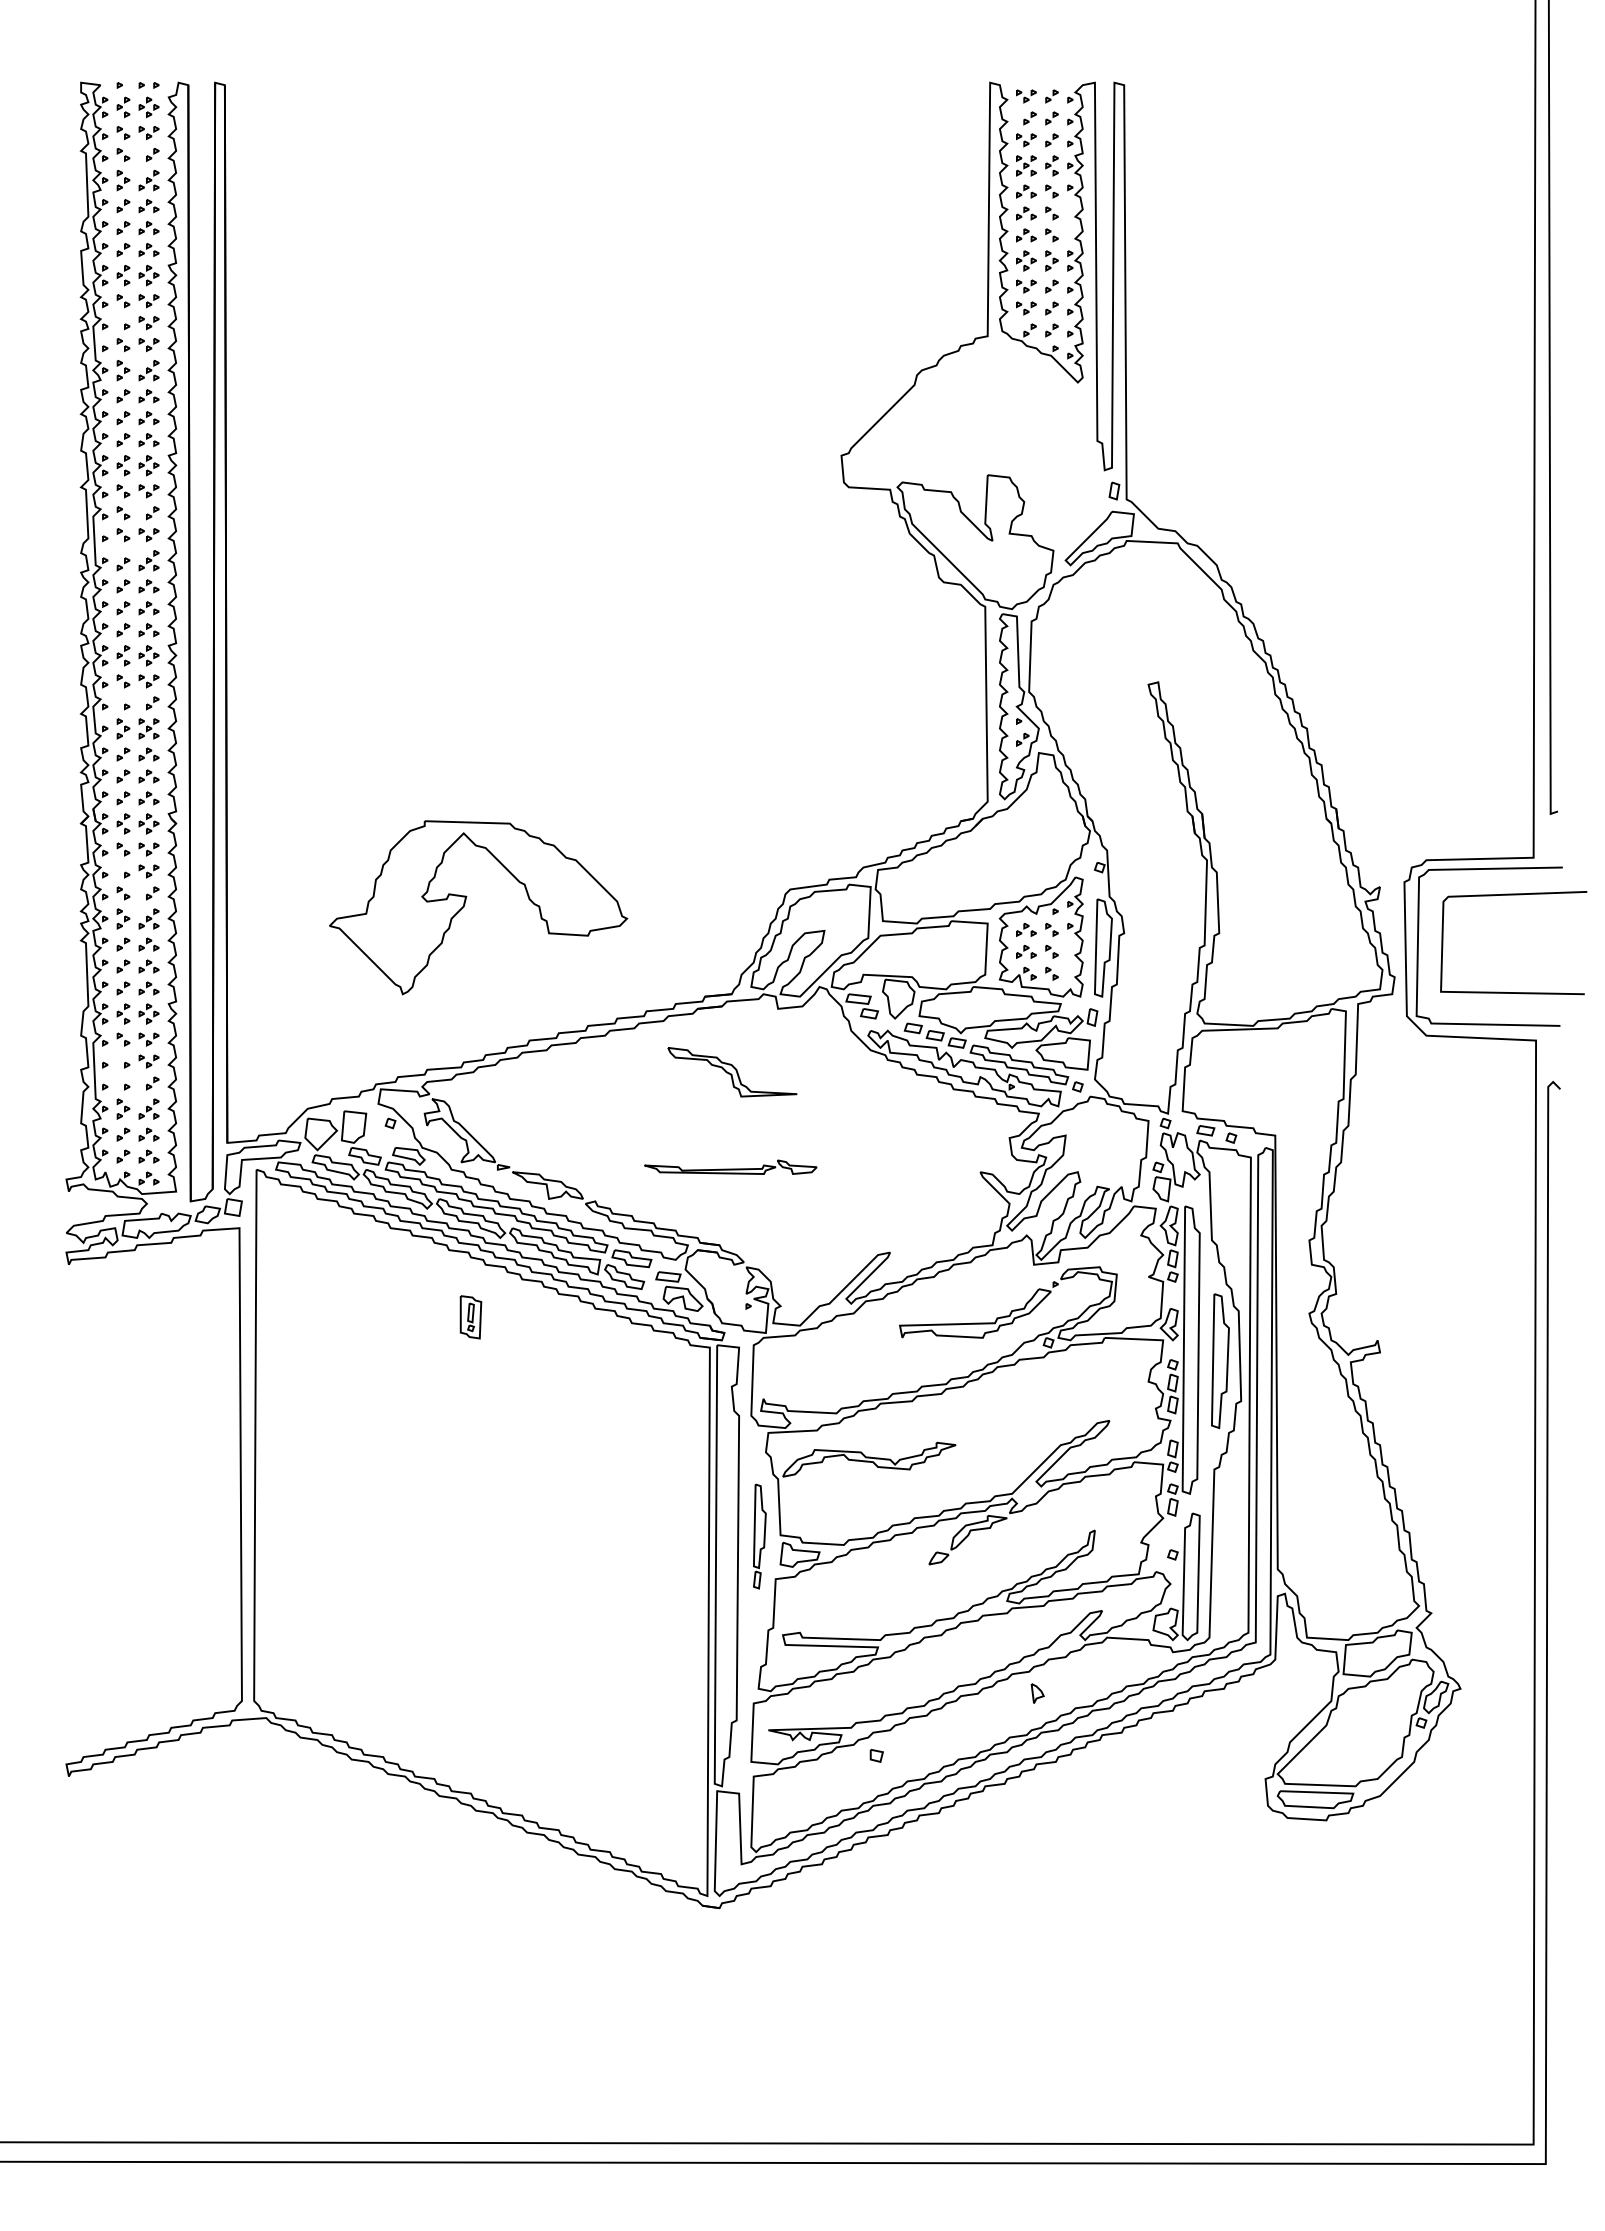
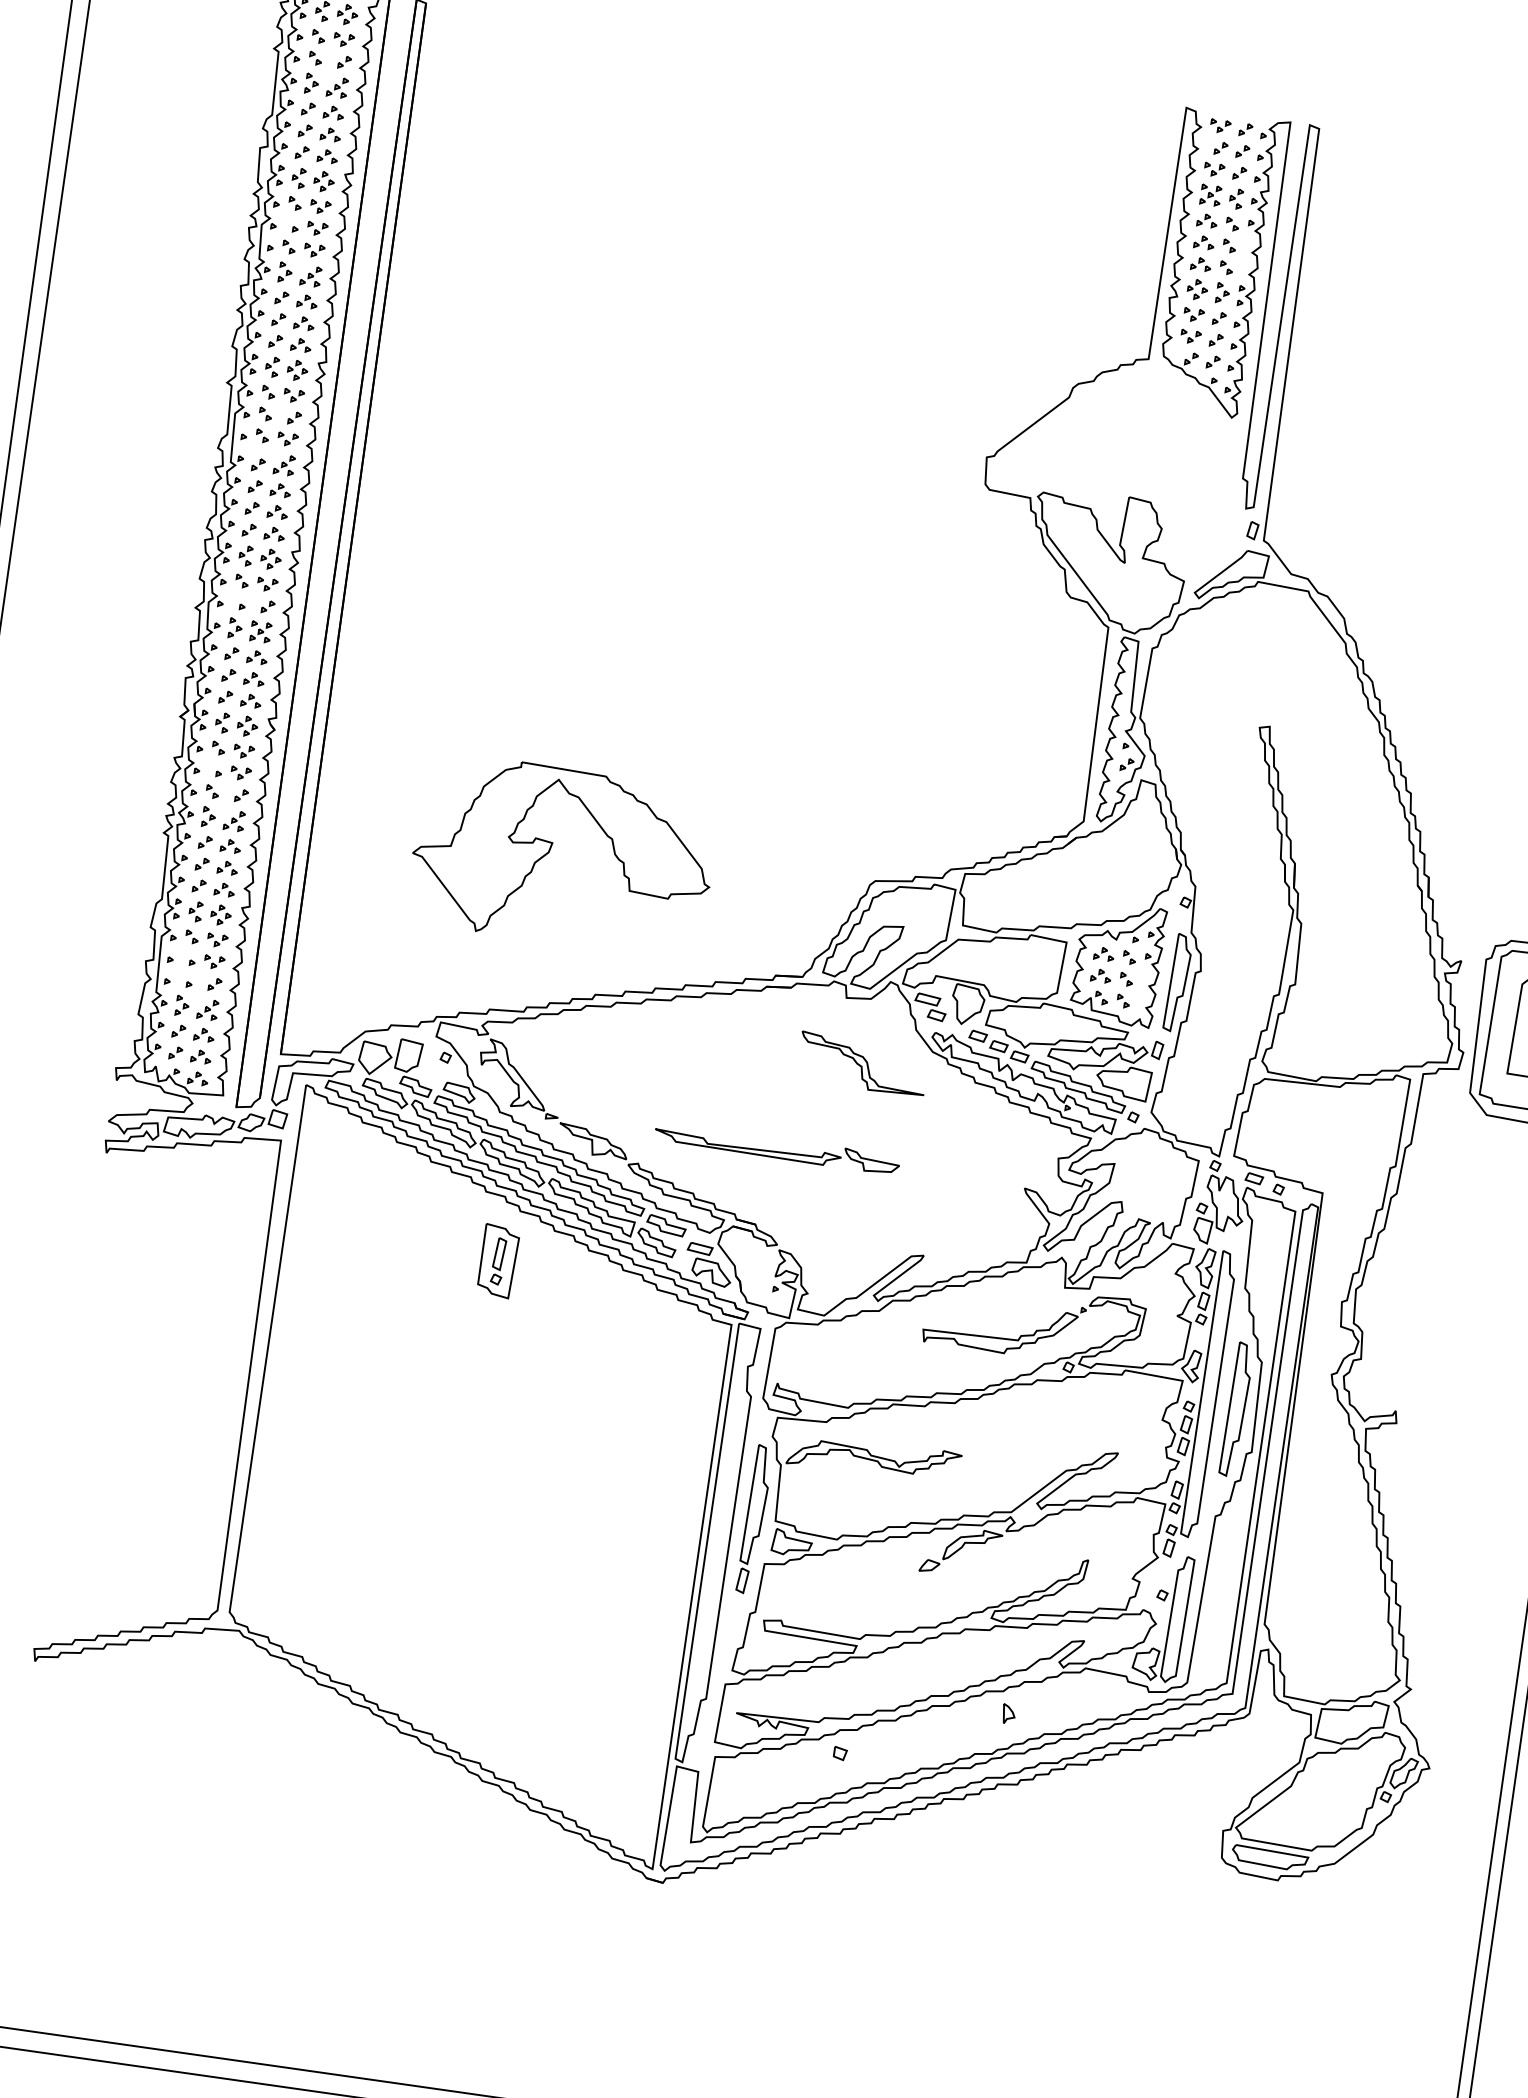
part: (732, 1072) -> (862, 1064), moved
part: (730, 1166) -> (777, 1147), size x1.43
part: (470, 1317) -> (498, 1261), size x1.67
part: (759, 1536) -> (754, 1519), size x1.43

